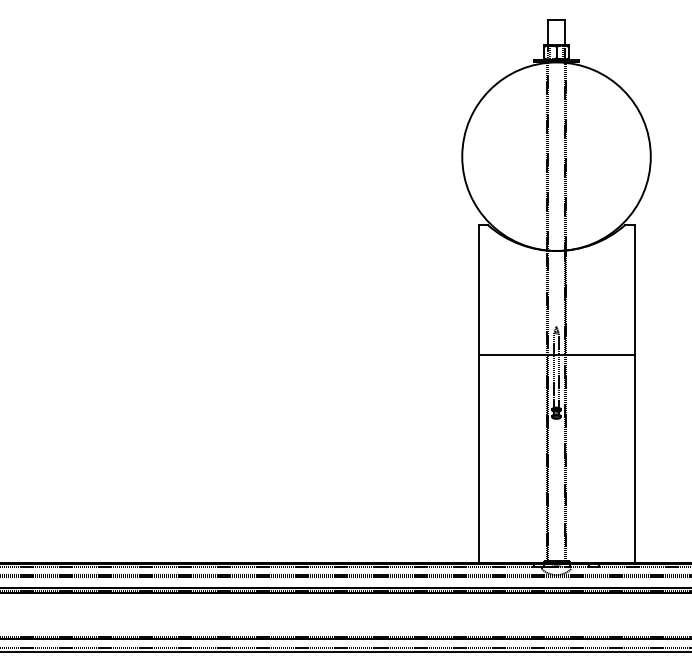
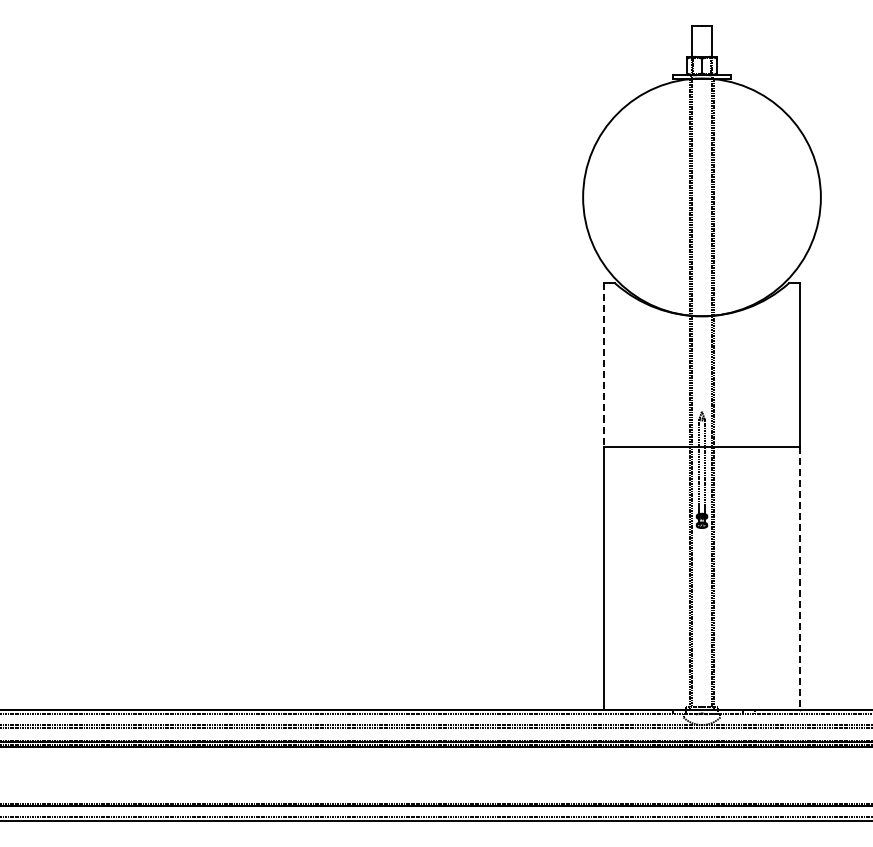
line: (478, 290) -> (603, 365), solid -> dashed
line: (634, 459) -> (800, 579), solid -> dashed

